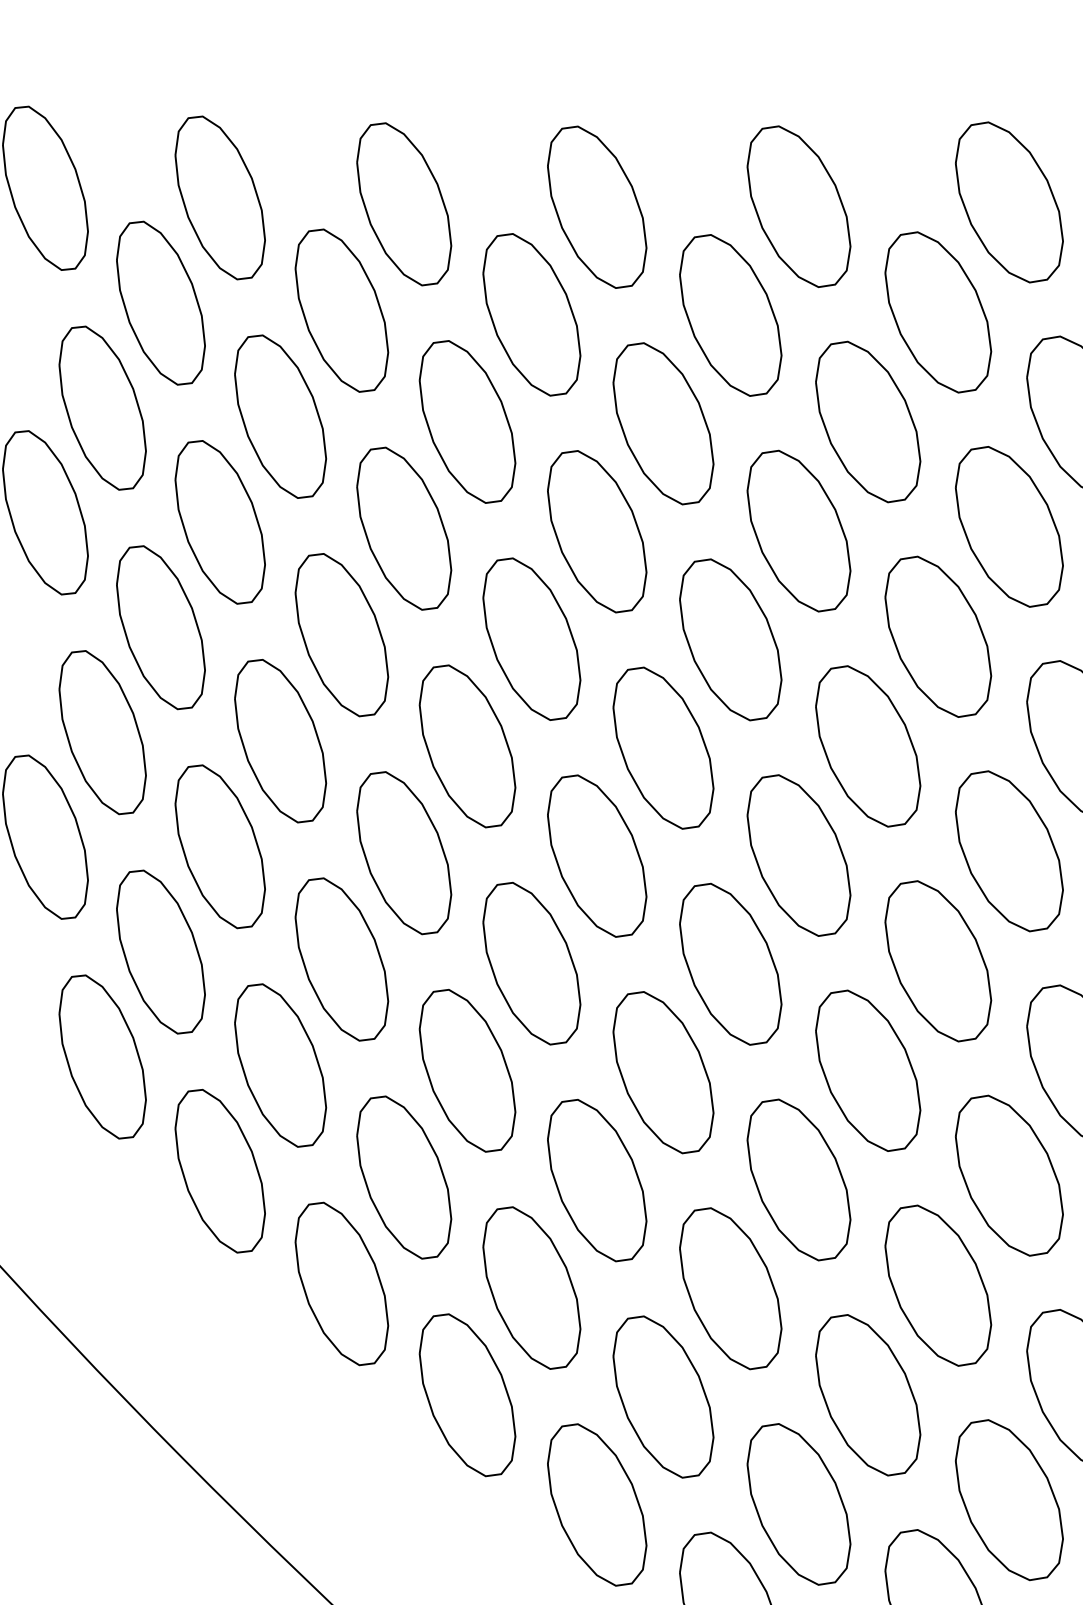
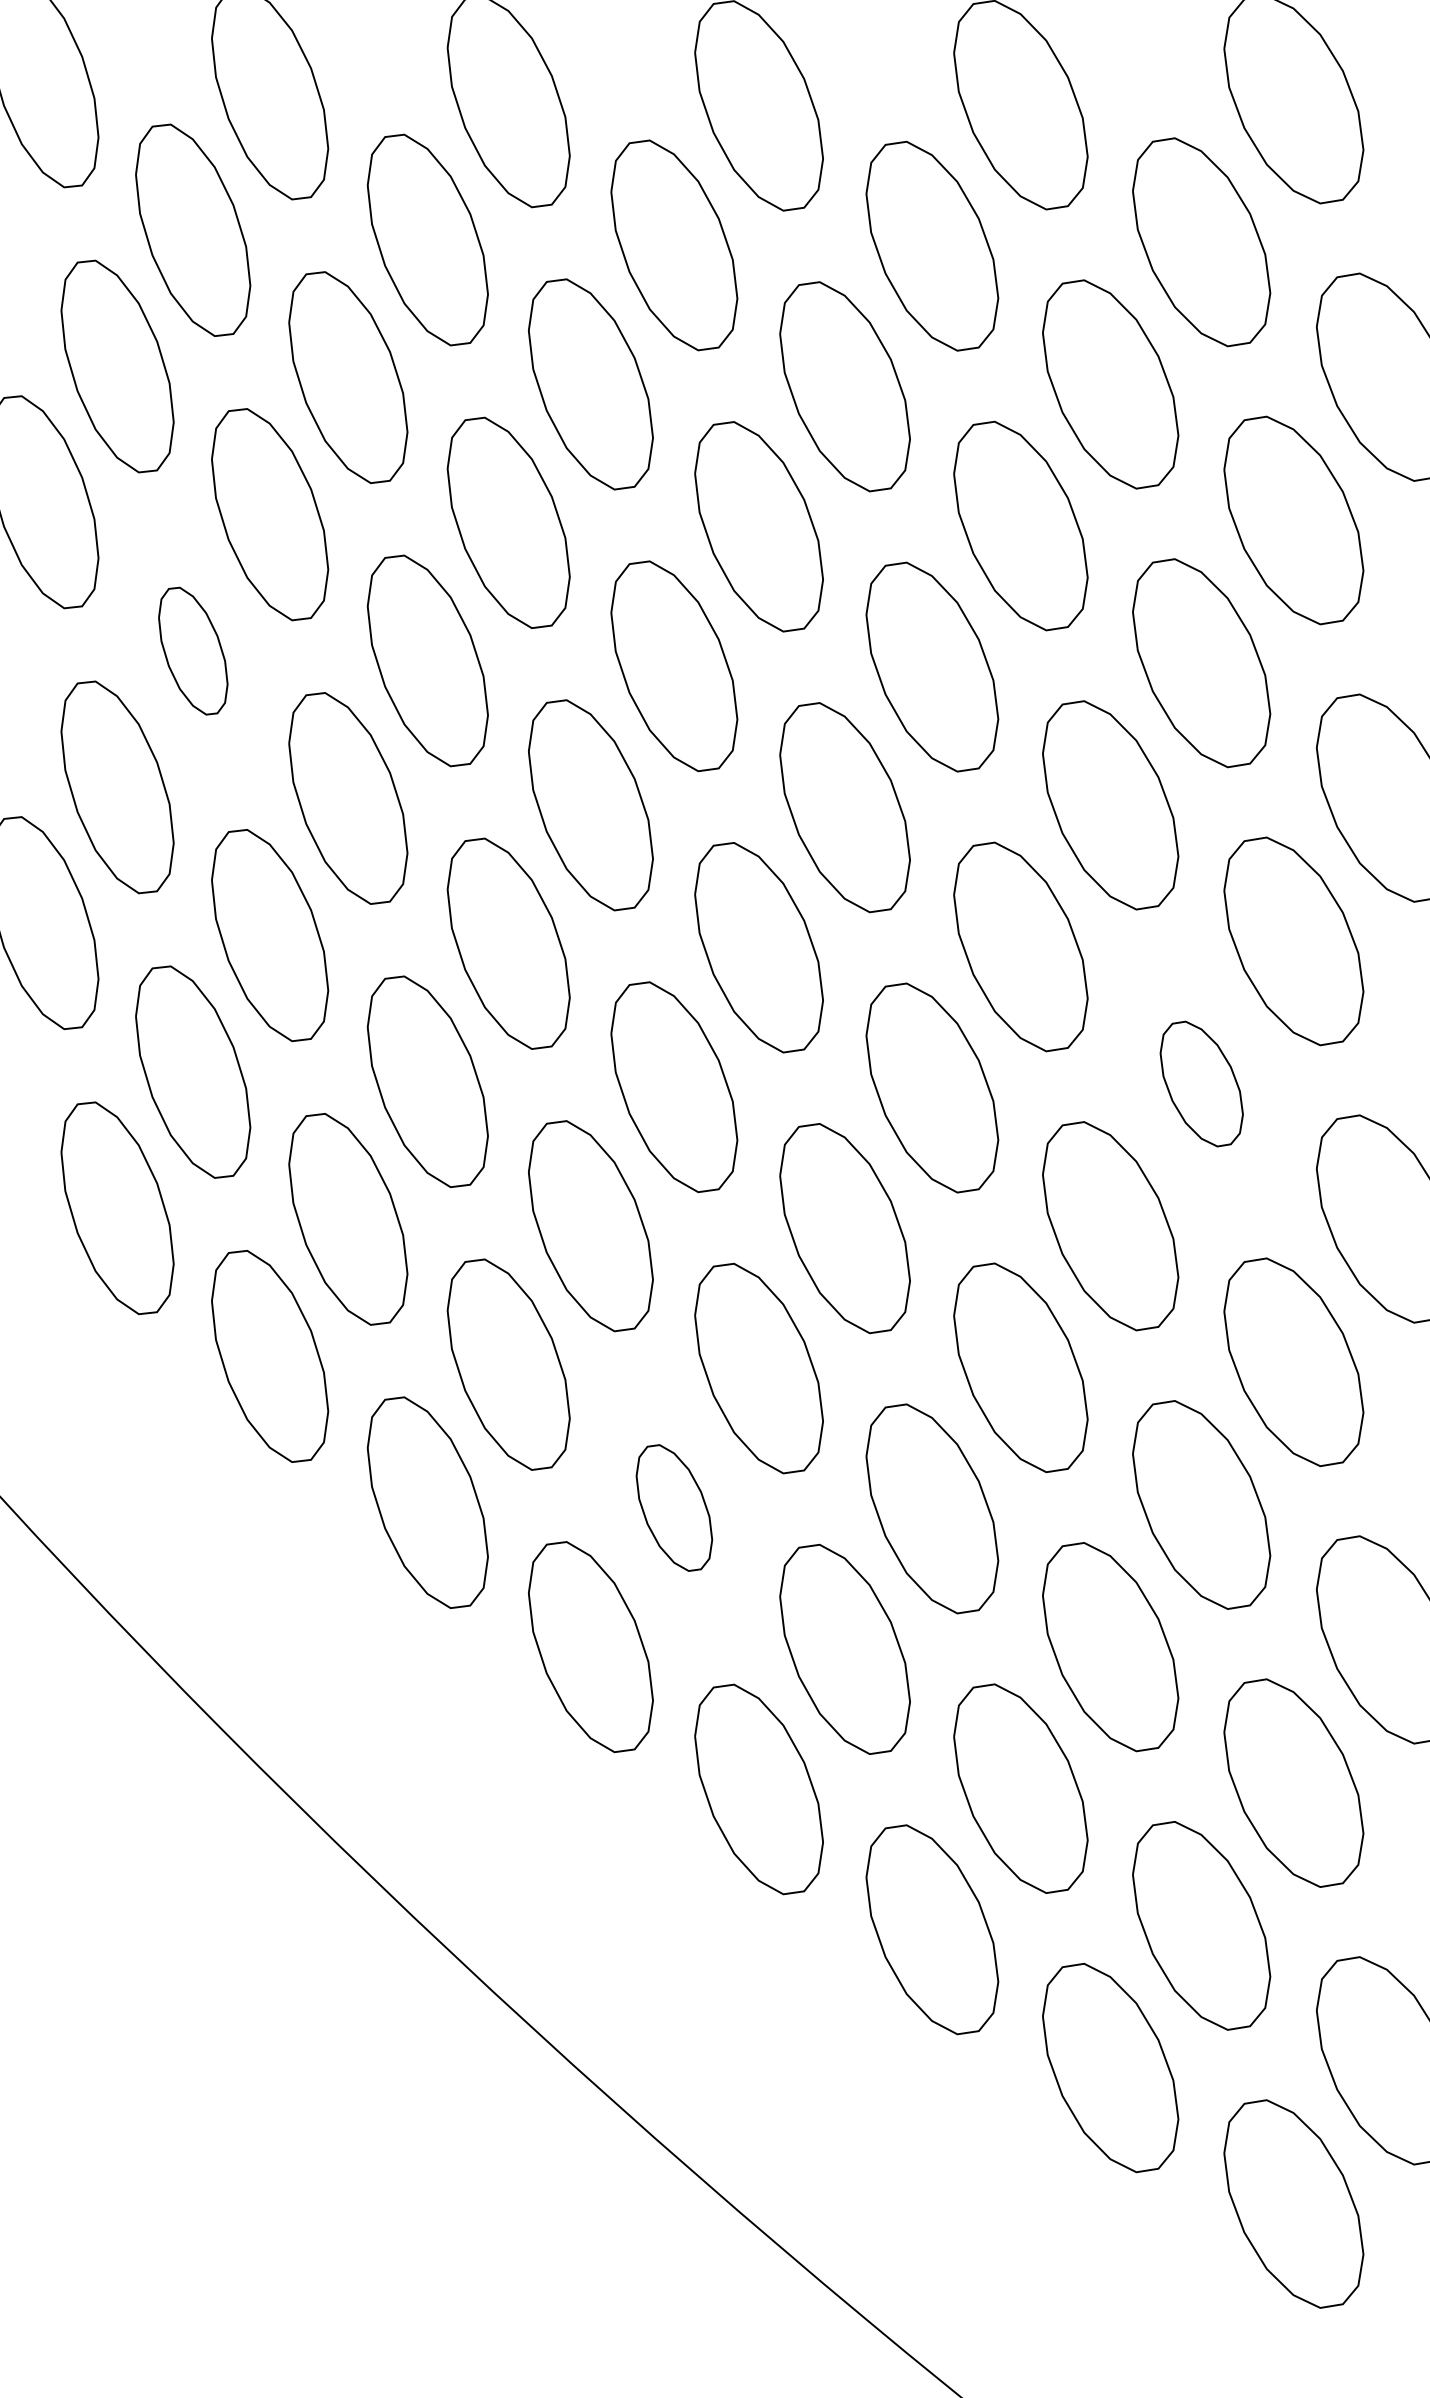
part: (161, 627) -> (193, 650), size x0.6
part: (938, 960) -> (1201, 1083), size x0.6
part: (531, 1287) -> (674, 1507), size x0.6

